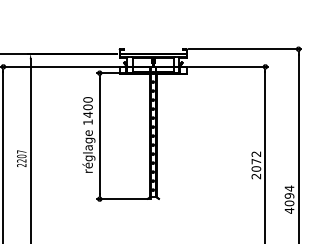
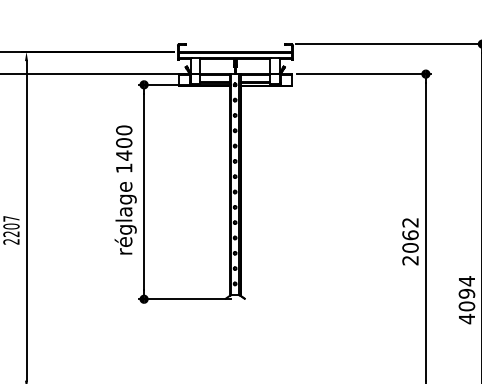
text: (256, 161) -> (410, 235), 2072 -> 2062

